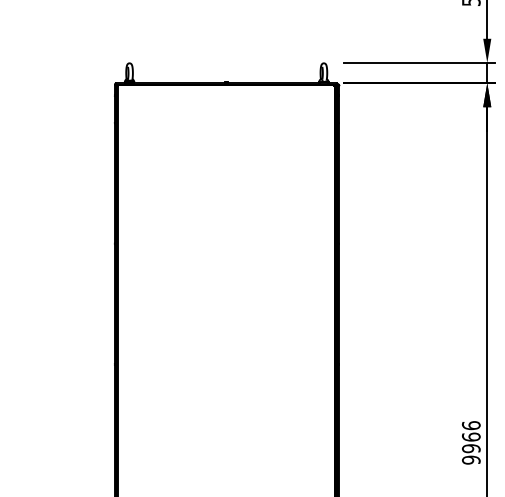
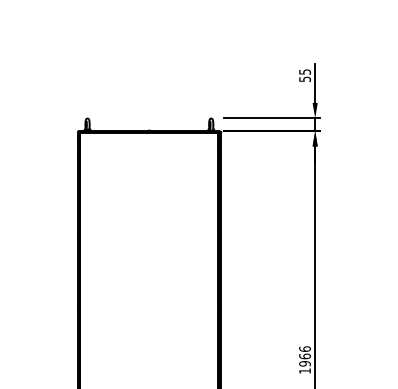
text: (470, 459) -> (304, 370), 9966 -> 1966

